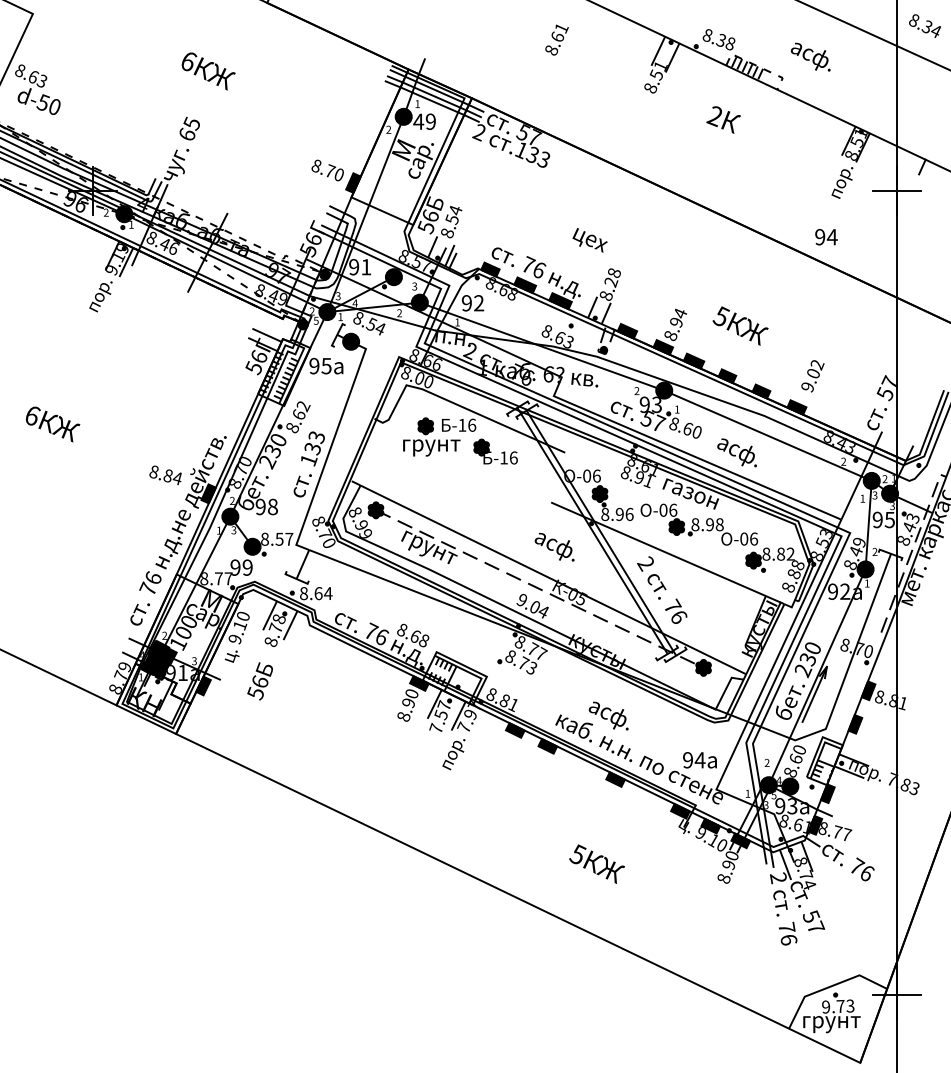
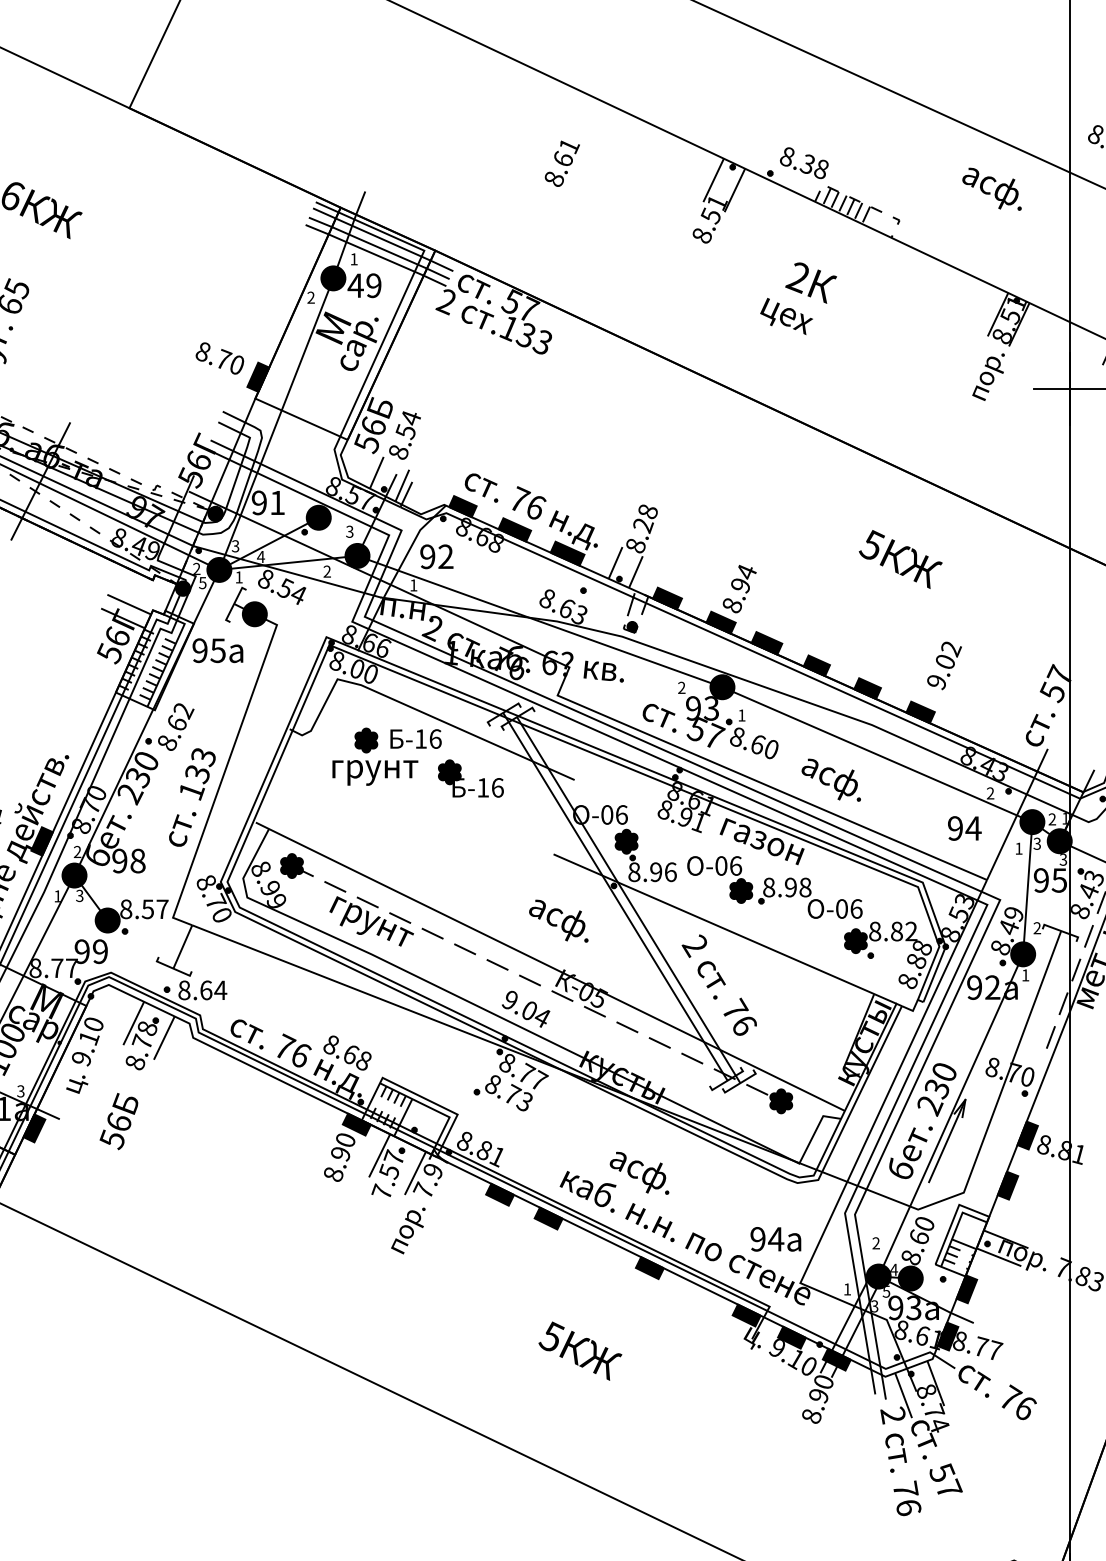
text: (810, 56) -> (991, 188), moved
text: (826, 237) -> (964, 828), moved
text: (589, 240) -> (785, 316), moved
text: (740, 325) -> (900, 558), moved
text: (596, 863) -> (579, 1350), moved

